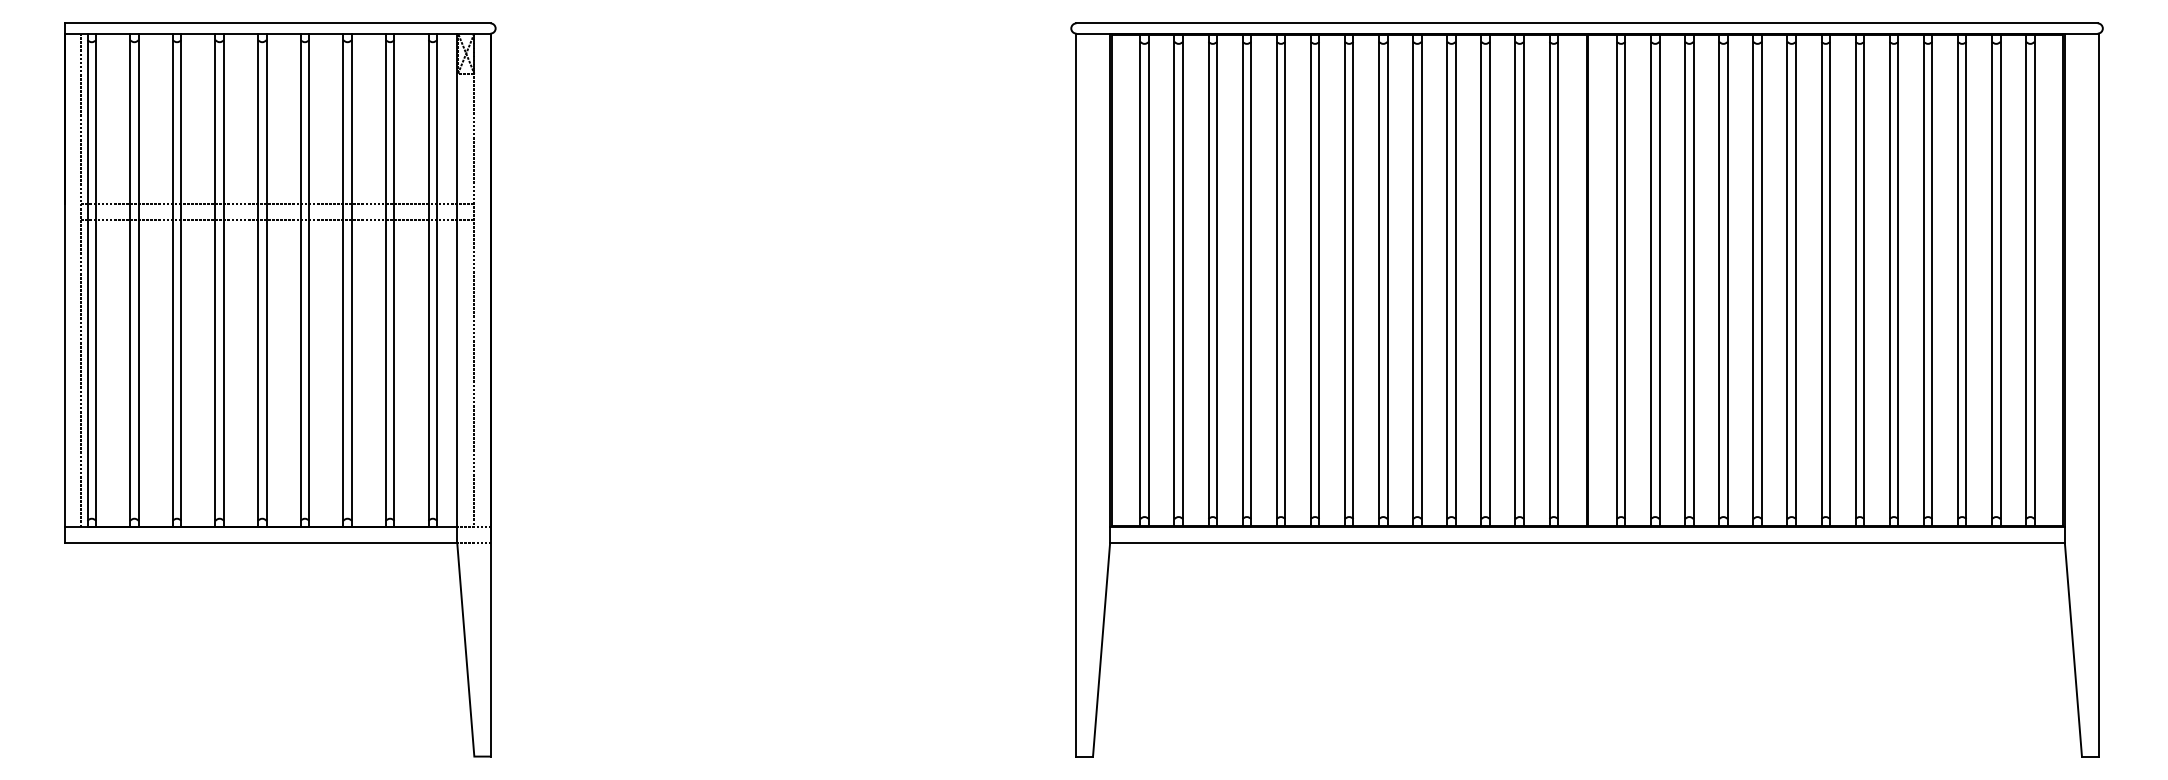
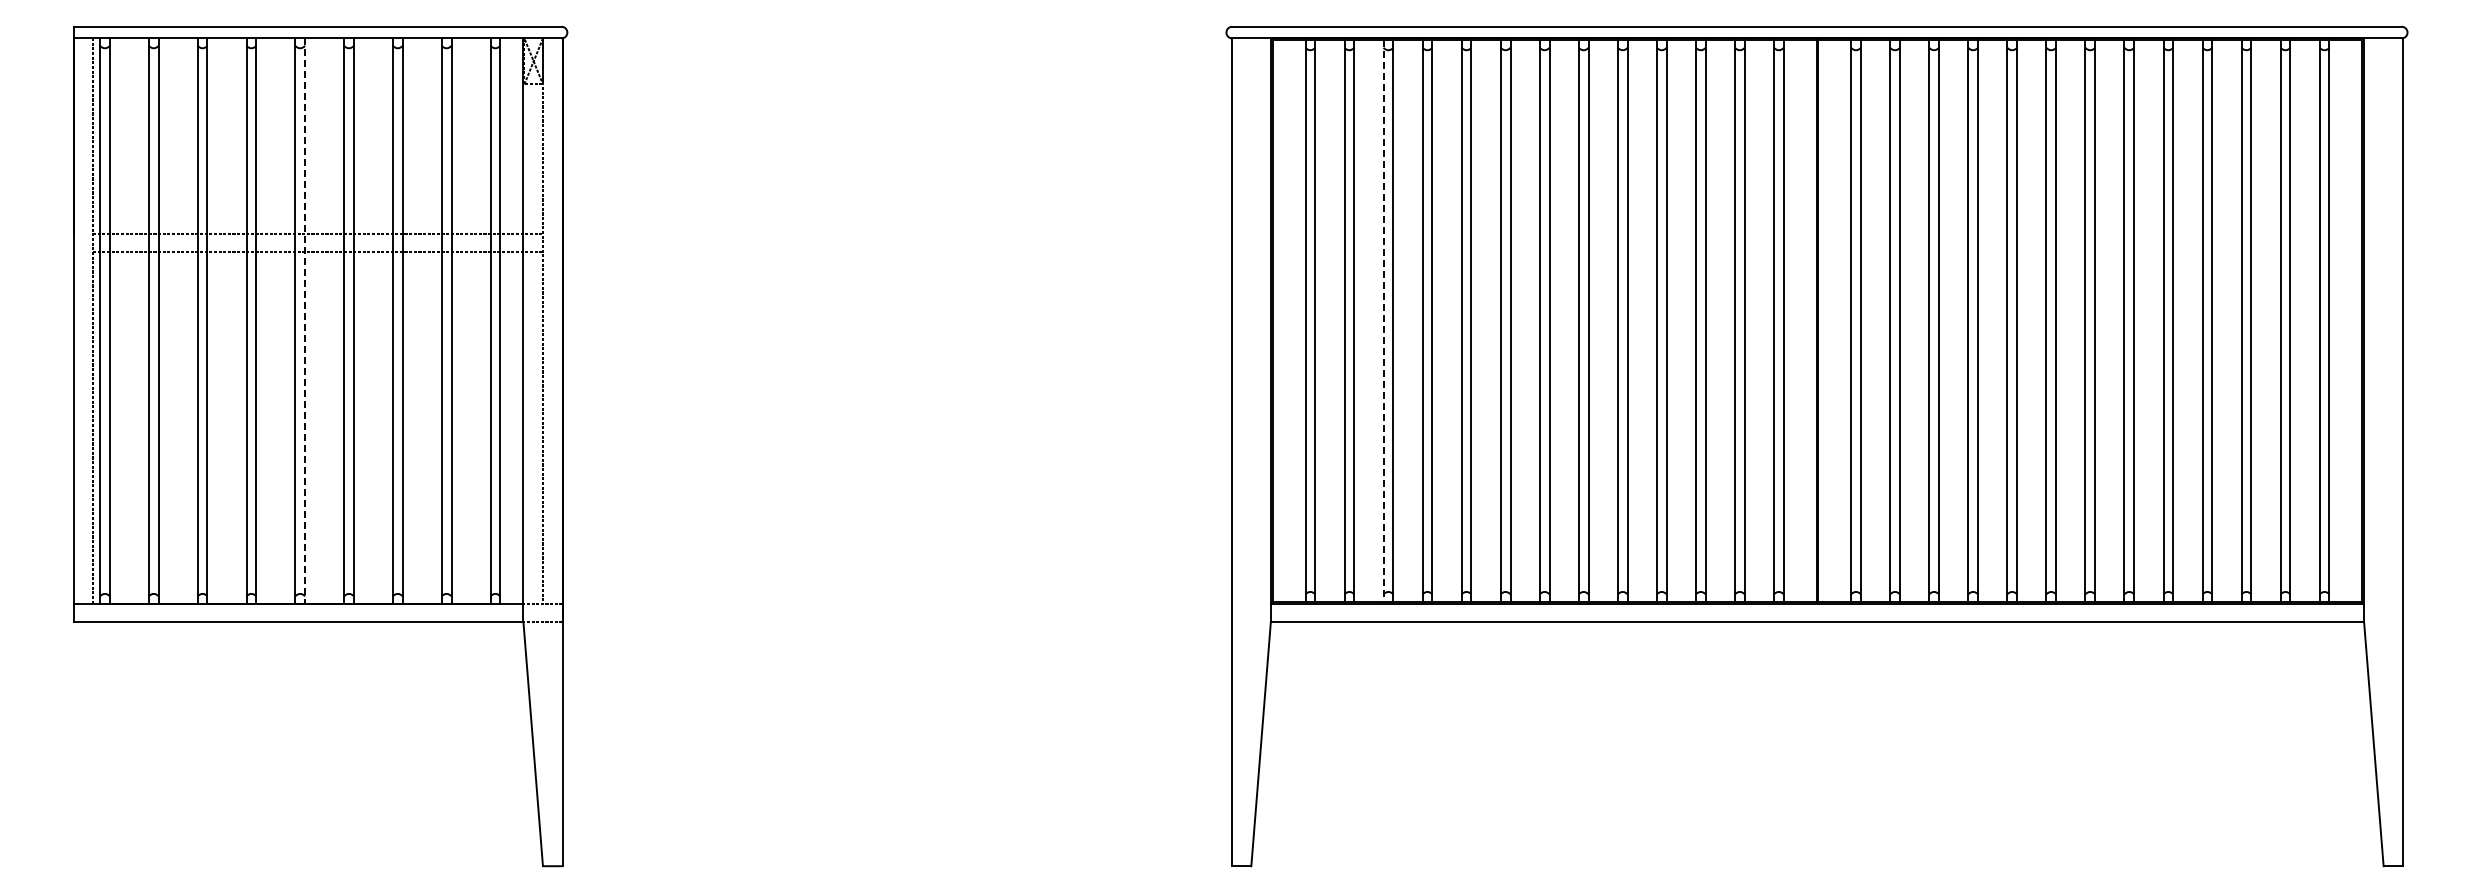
line: (266, 280) -> (305, 321), solid -> dashed
line: (1208, 280) -> (1383, 321), solid -> dashed

